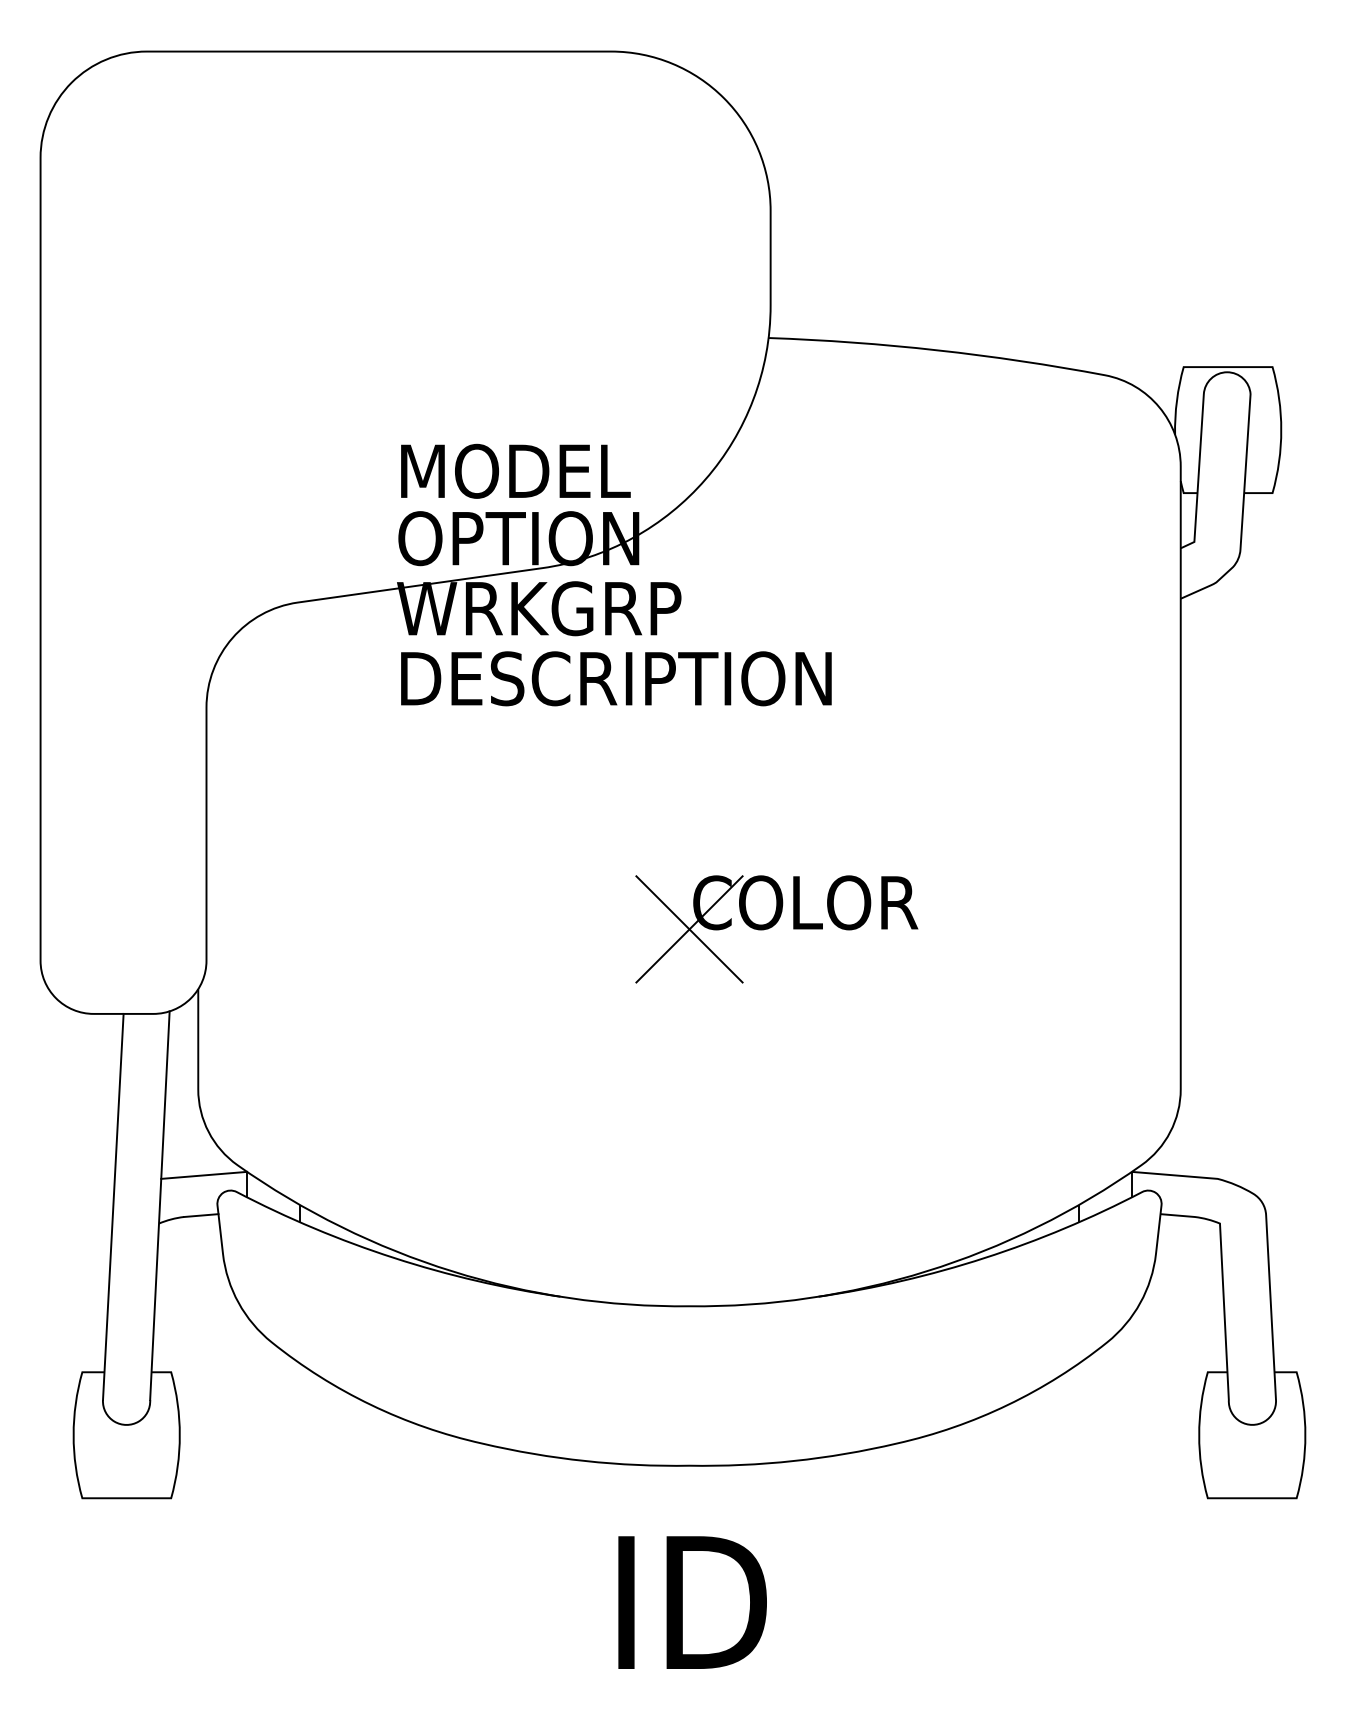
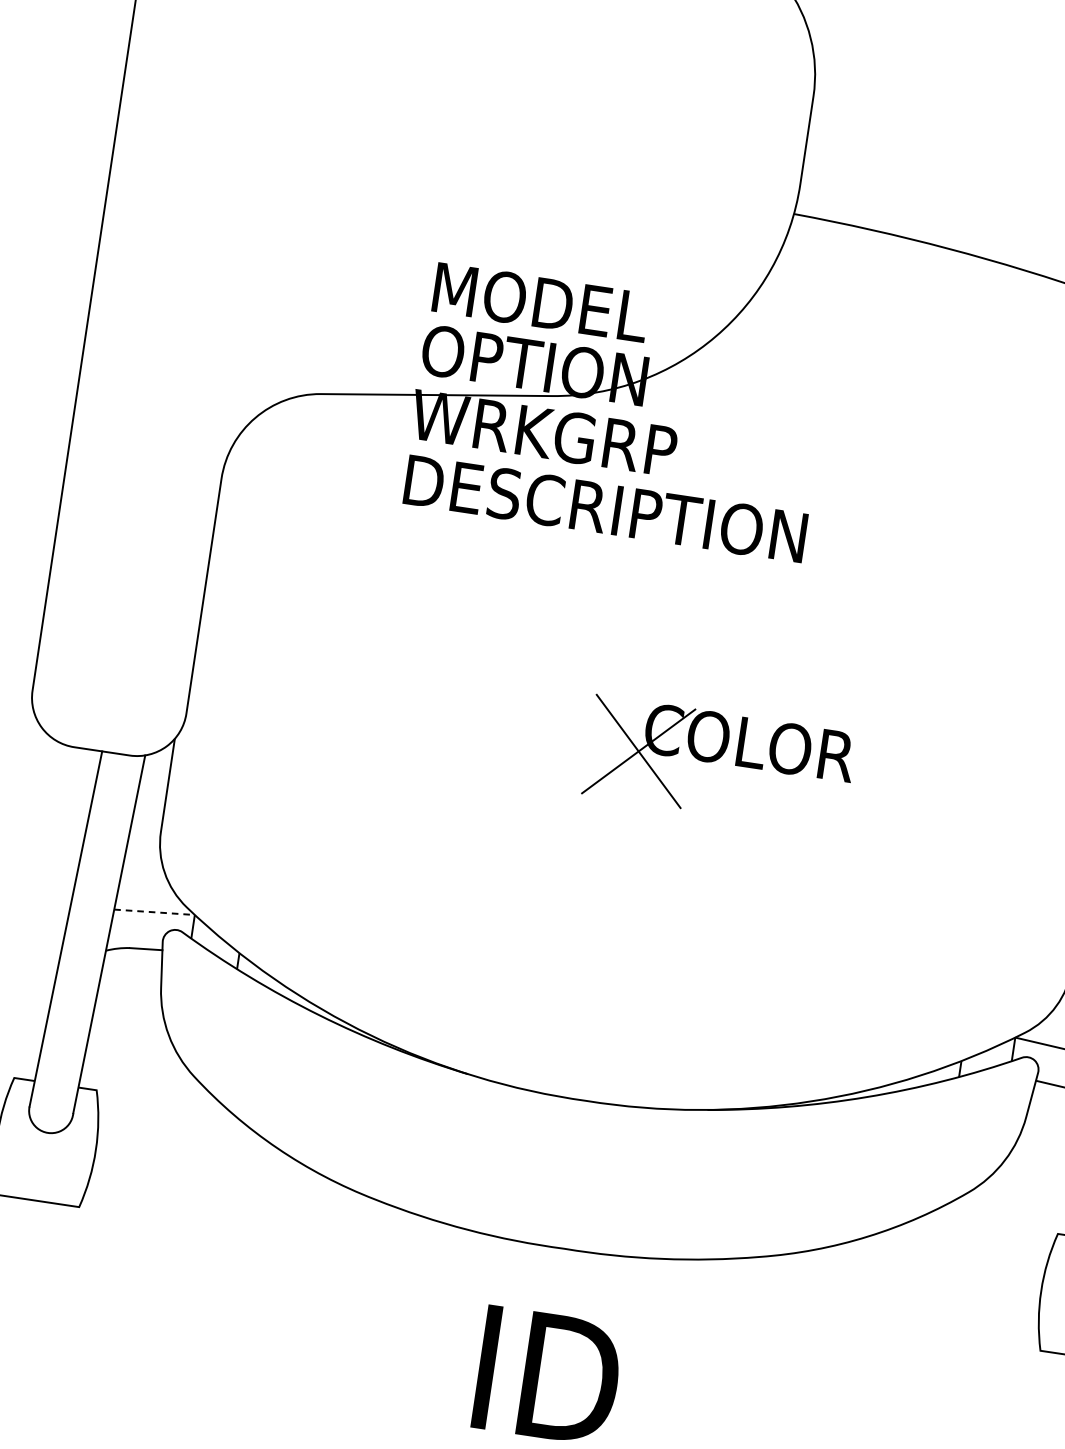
line: (204, 1175) -> (154, 912), solid -> dashed

